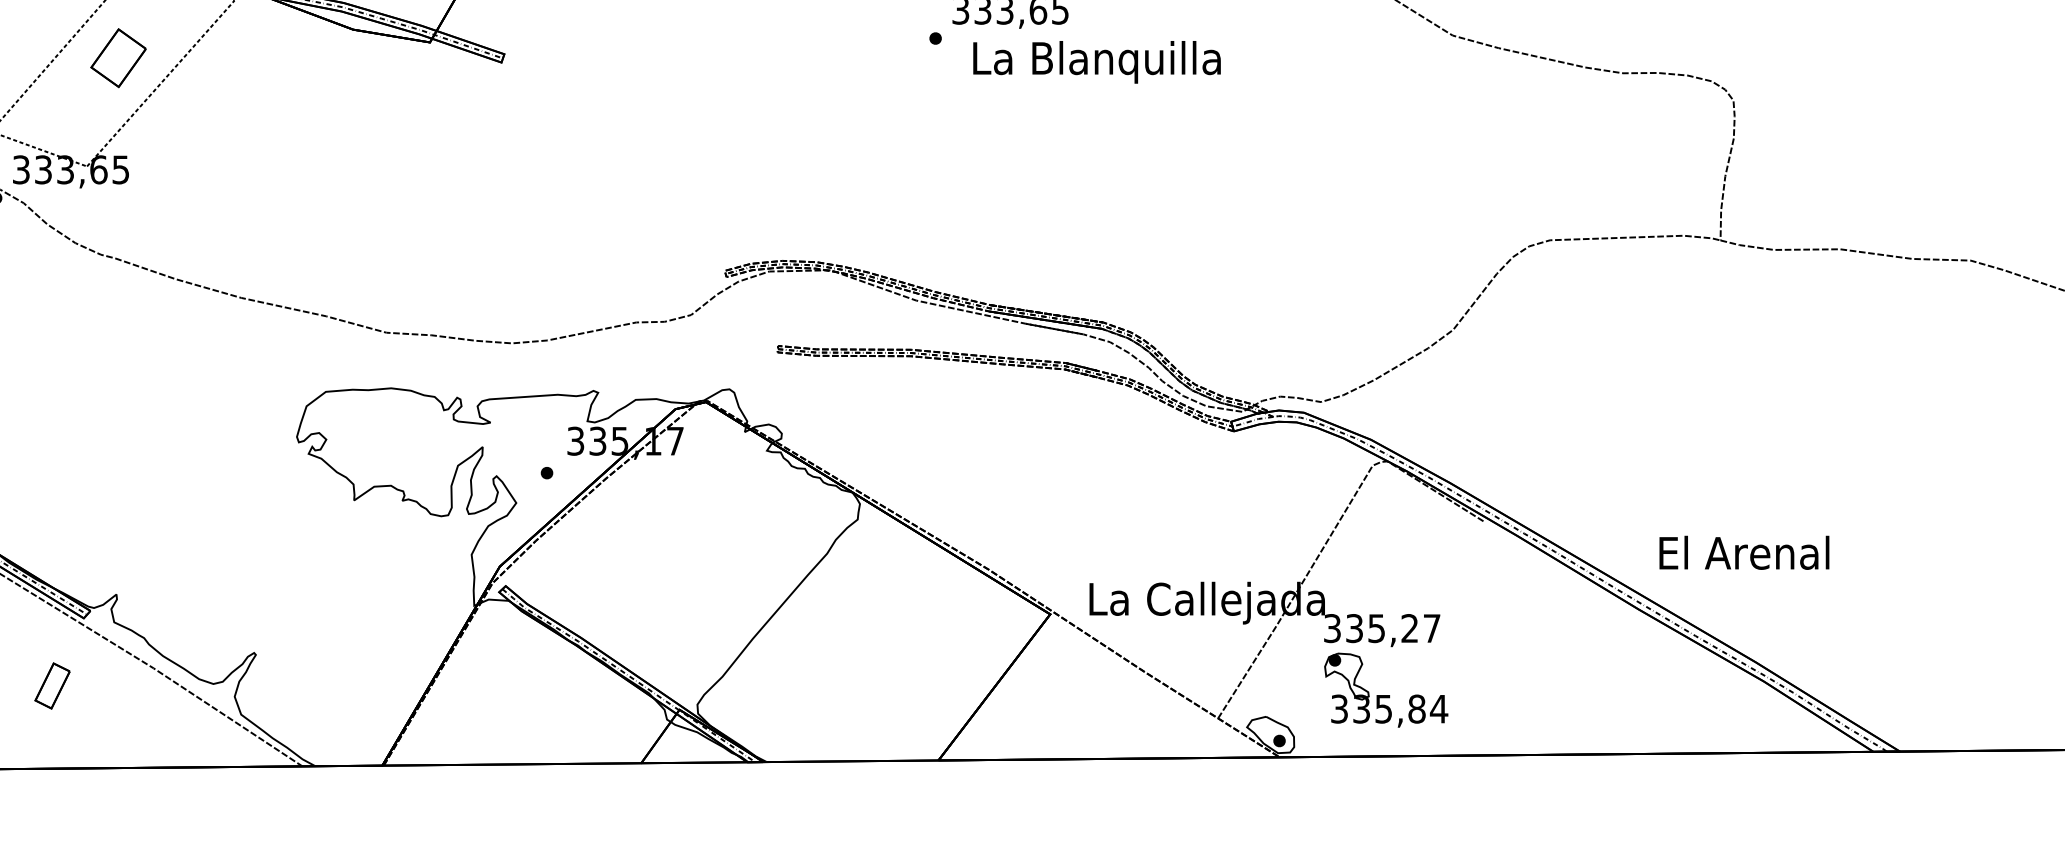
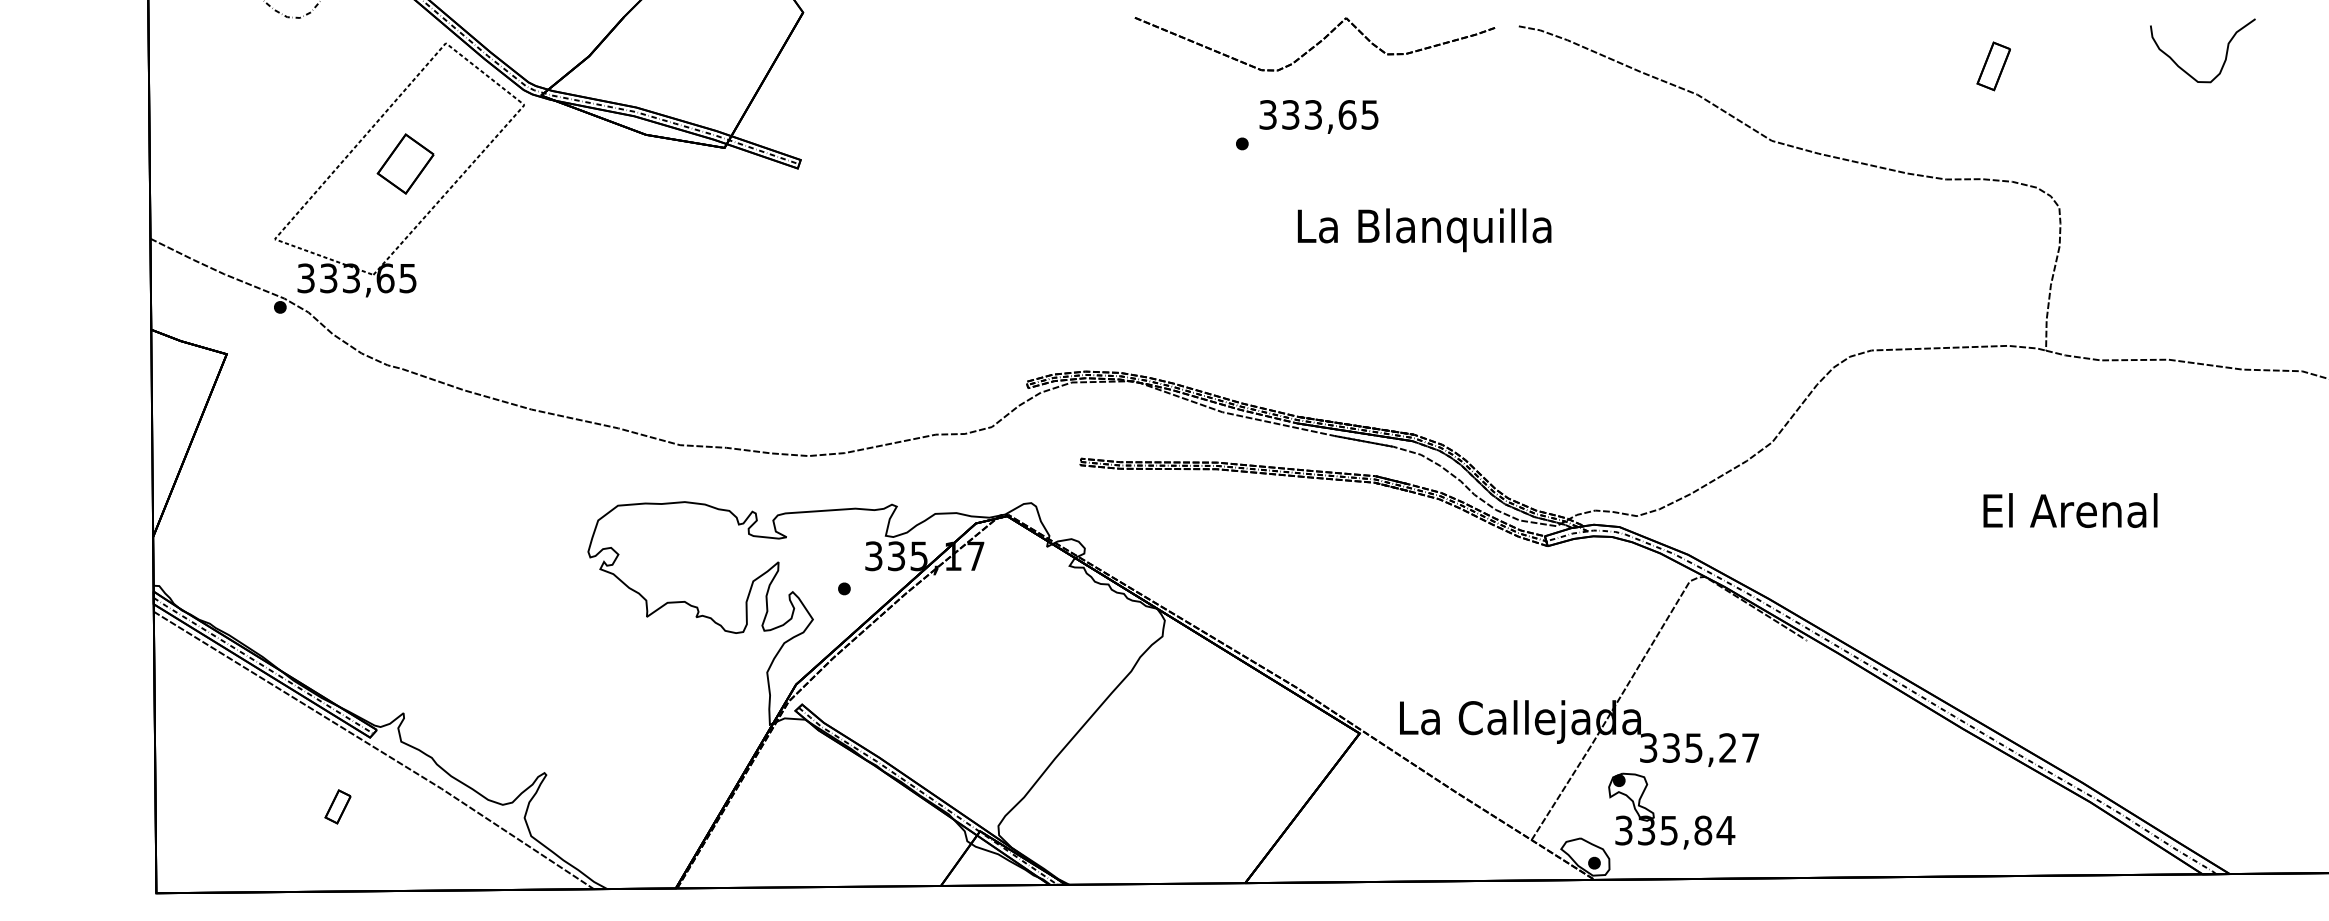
text: (1096, 62) -> (1424, 230), moved
text: (1744, 552) -> (2070, 510), moved
part: (51, 685) -> (337, 806), size x0.71
part: (1386, 689) -> (1671, 810), moved

